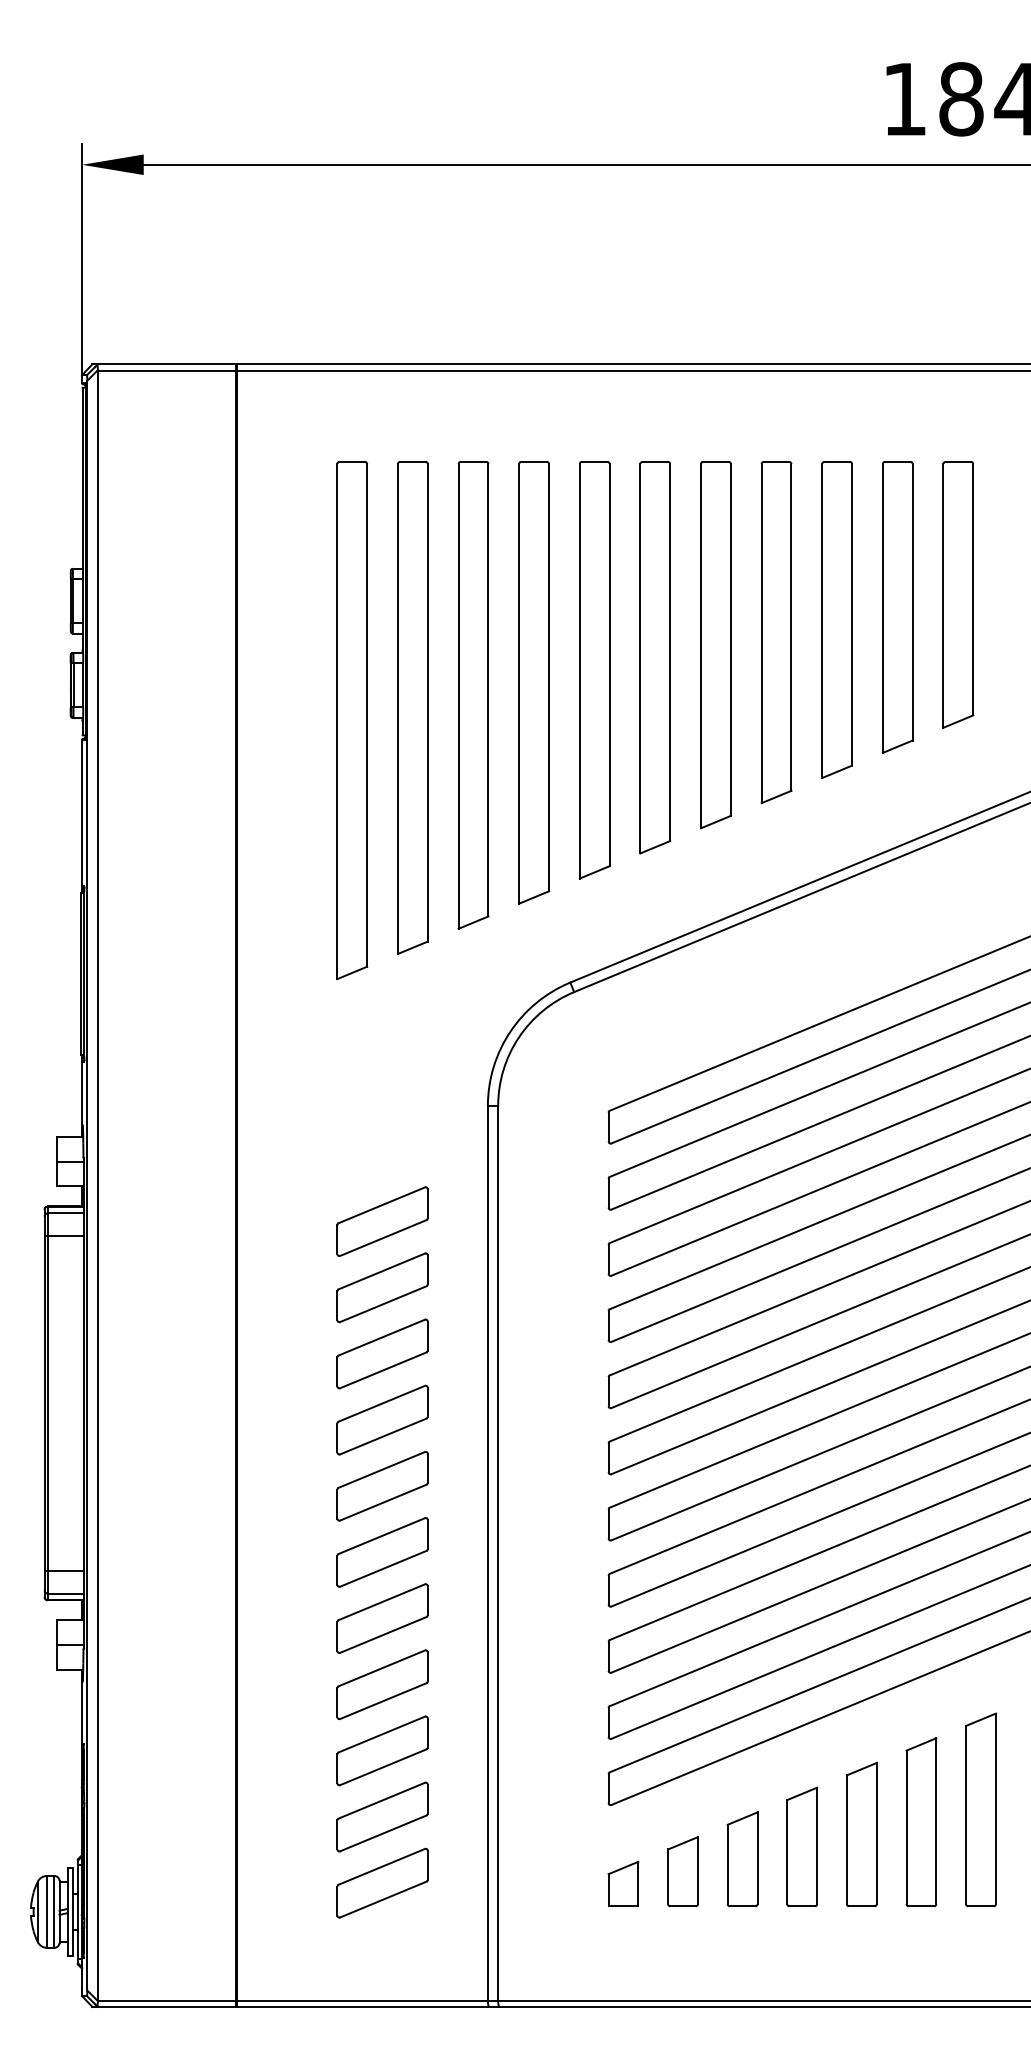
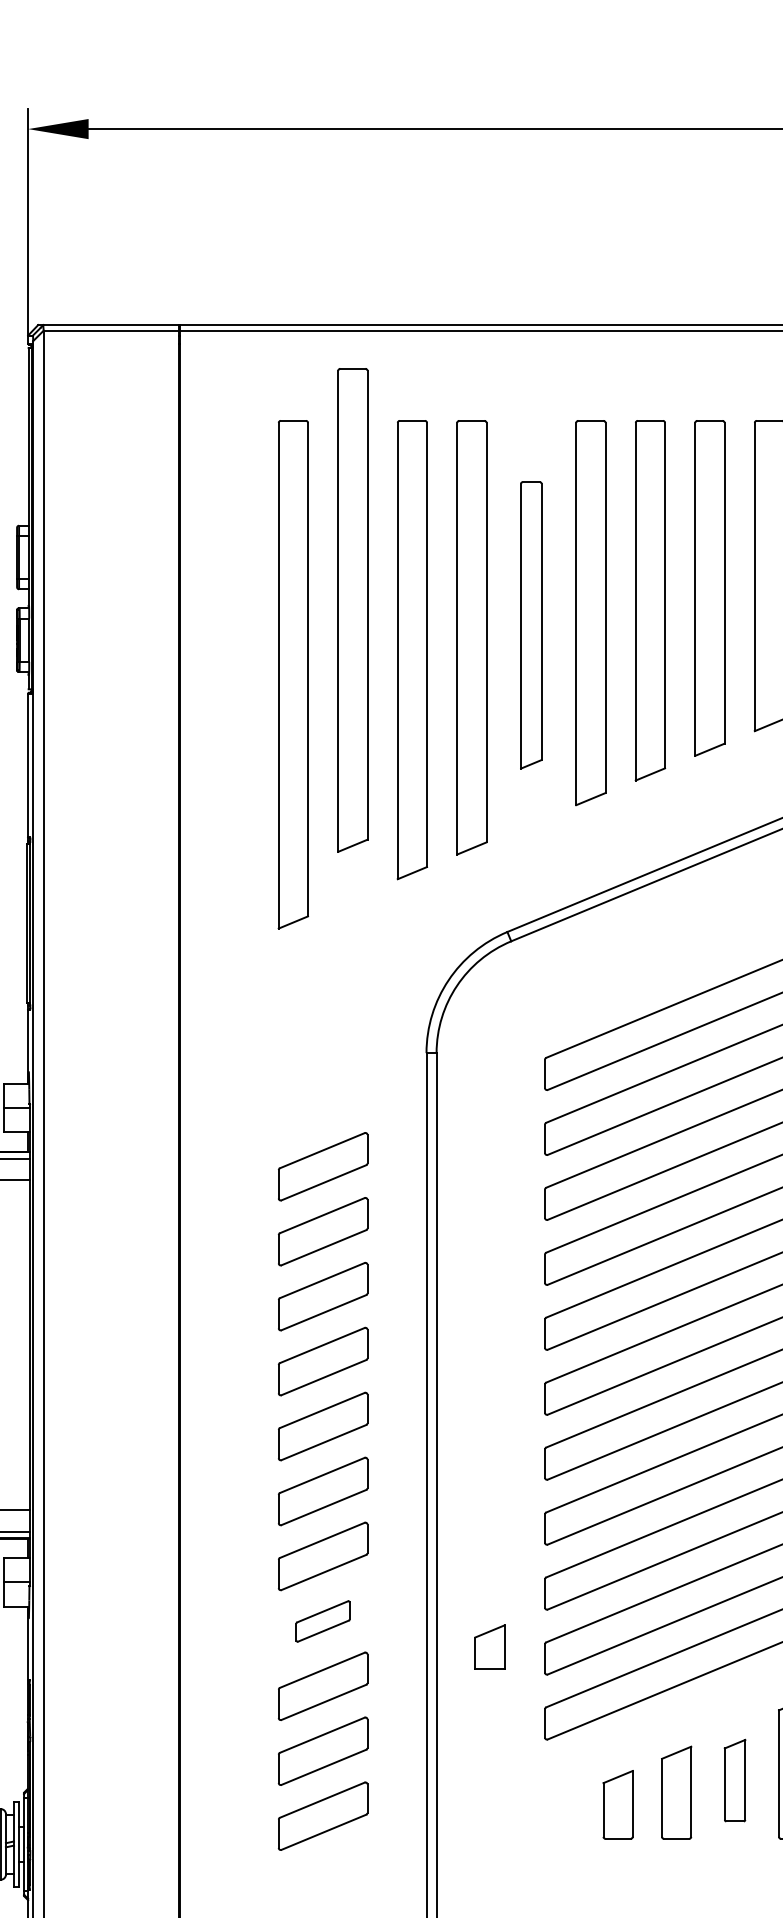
part: (594, 670) -> (531, 625), size x0.7
part: (412, 707) -> (352, 609), moved
part: (382, 1684) -> (323, 1621), size x0.6
part: (801, 1846) -> (734, 1780), size x0.7
part: (623, 1883) -> (489, 1646), moved

